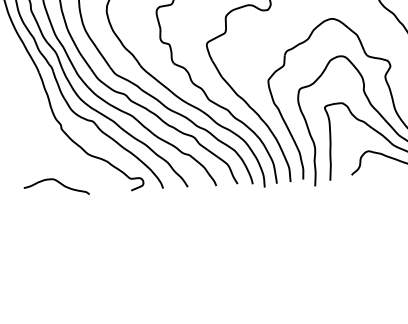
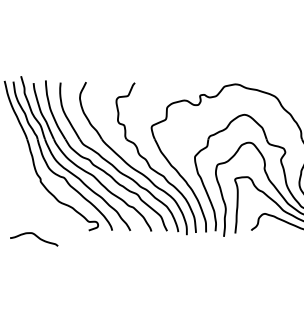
curve: (59, 184) -> (36, 237), moved

